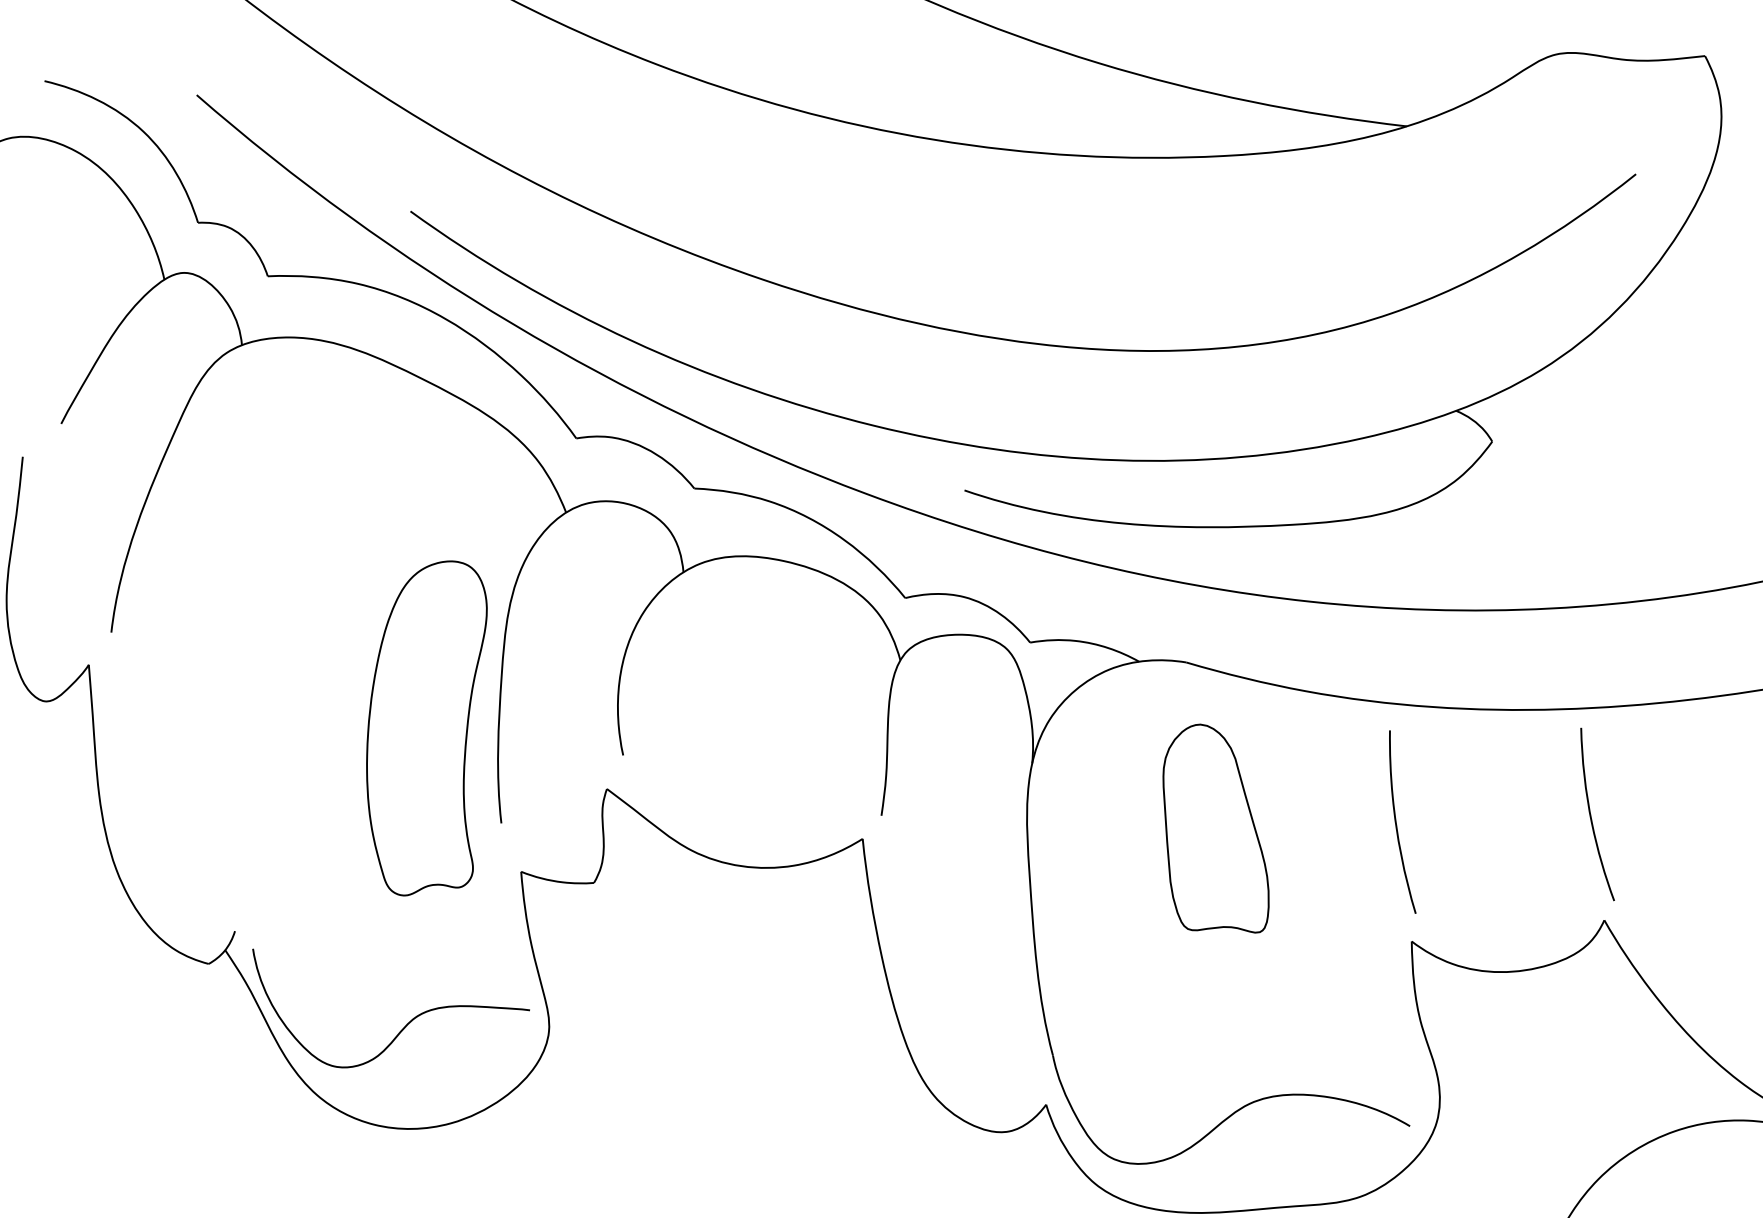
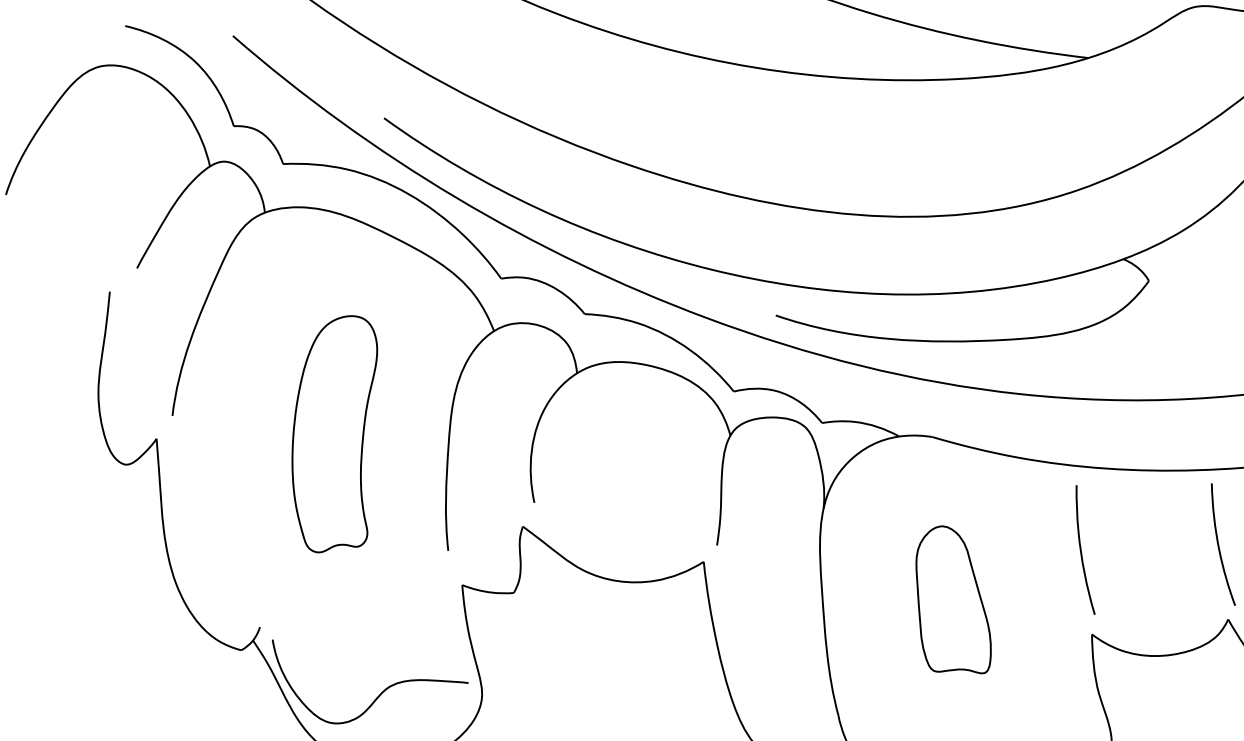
part: (426, 728) -> (334, 434), moved
part: (1215, 828) -> (953, 599), moved

